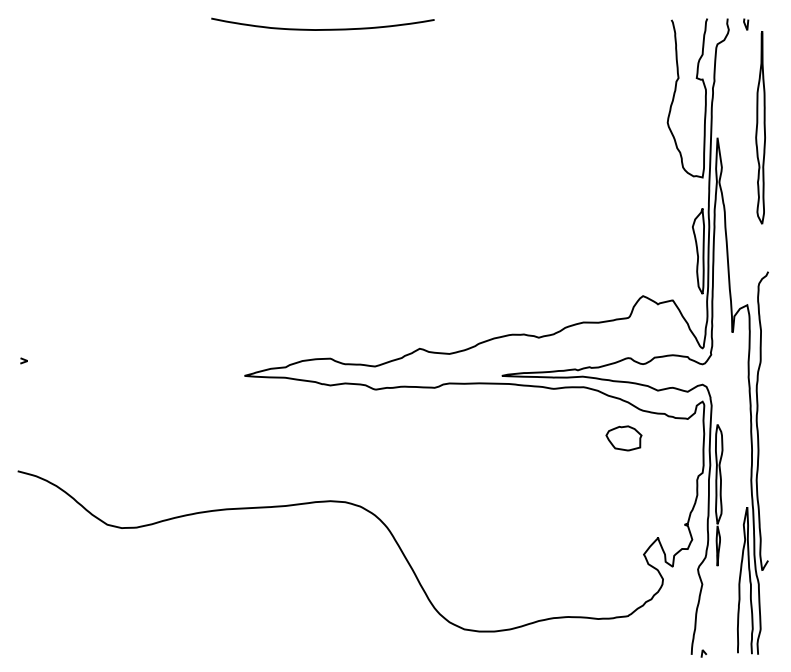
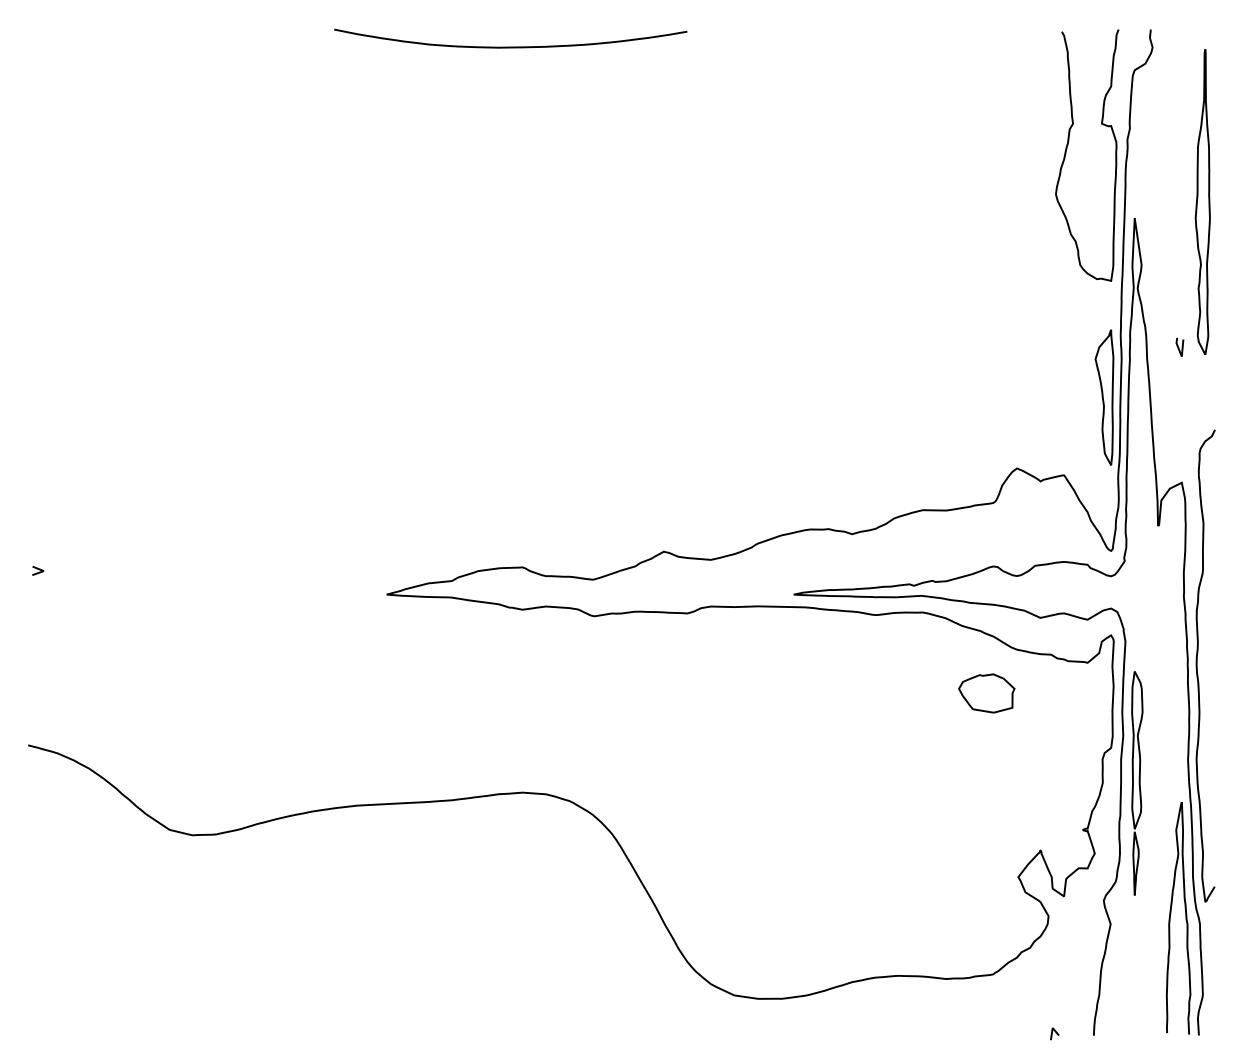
line: (746, 24) -> (1180, 347), moved
line: (703, 653) -> (1054, 1033), moved

